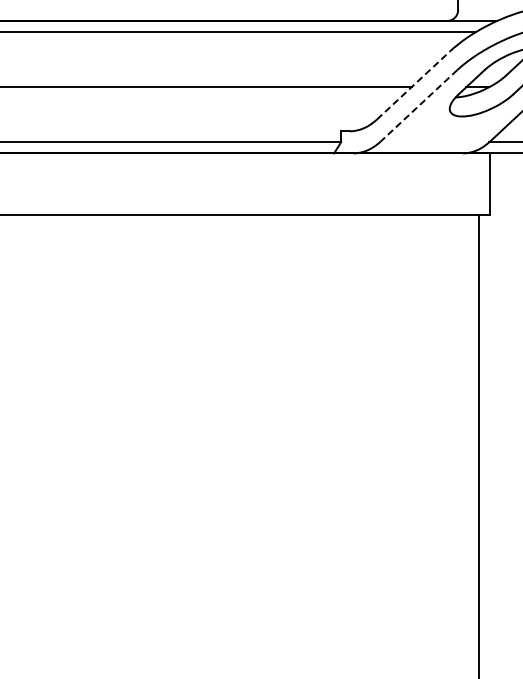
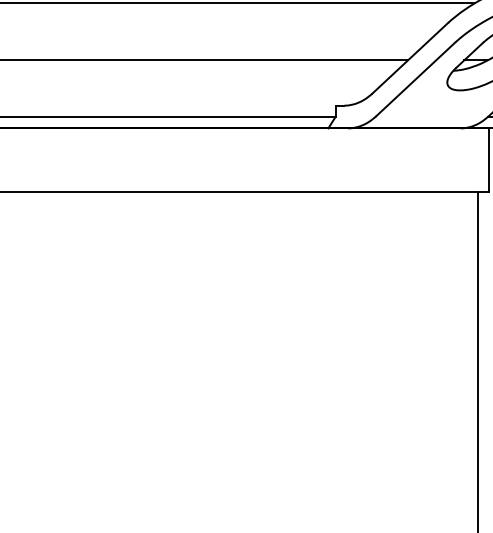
line: (414, 84) -> (411, 57), dashed -> solid
line: (418, 106) -> (415, 80), dashed -> solid

